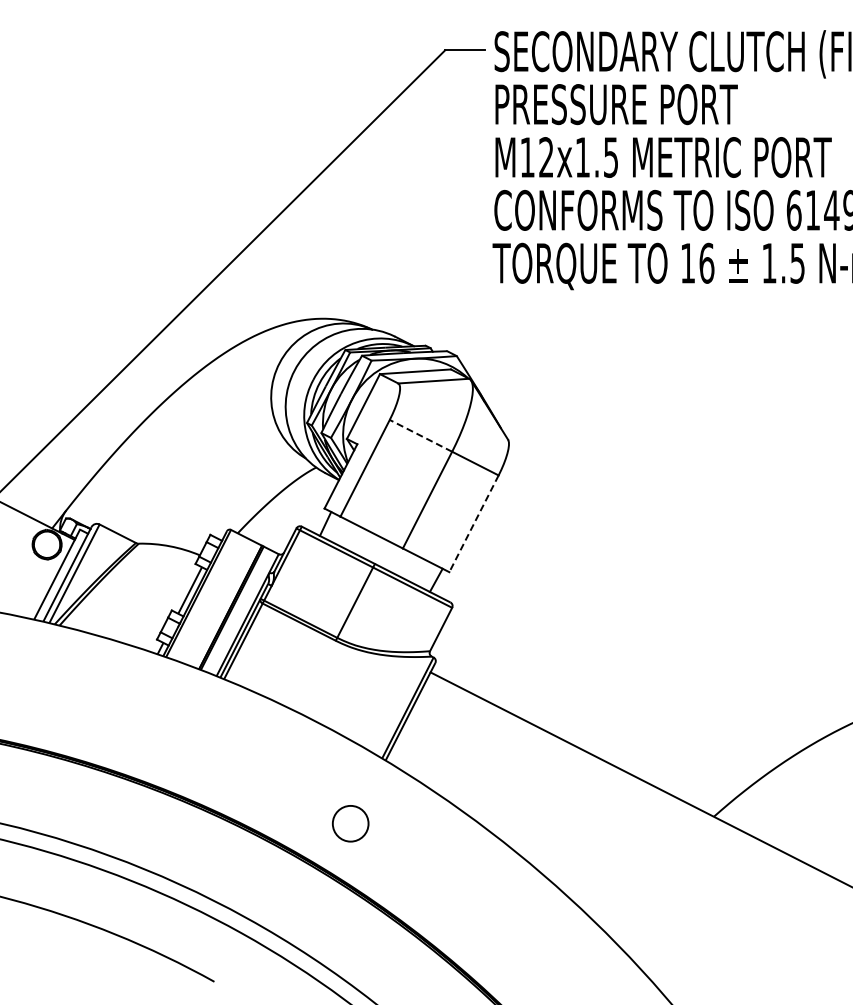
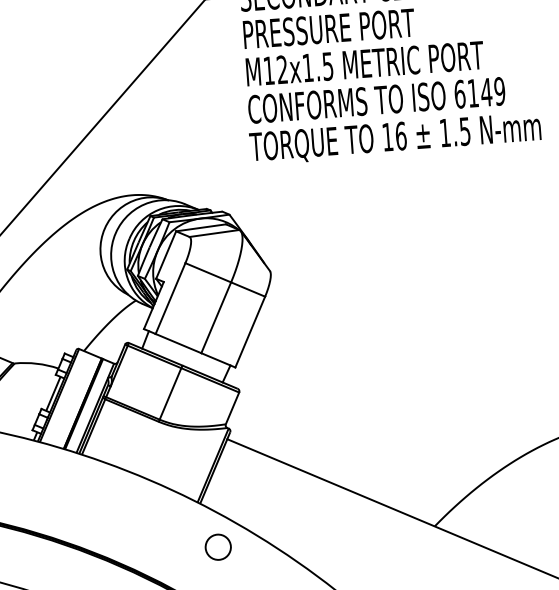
line: (420, 435) -> (207, 272), dashed -> solid
line: (473, 524) -> (249, 332), dashed -> solid
circle: (350, 823) -> (218, 547), moved

